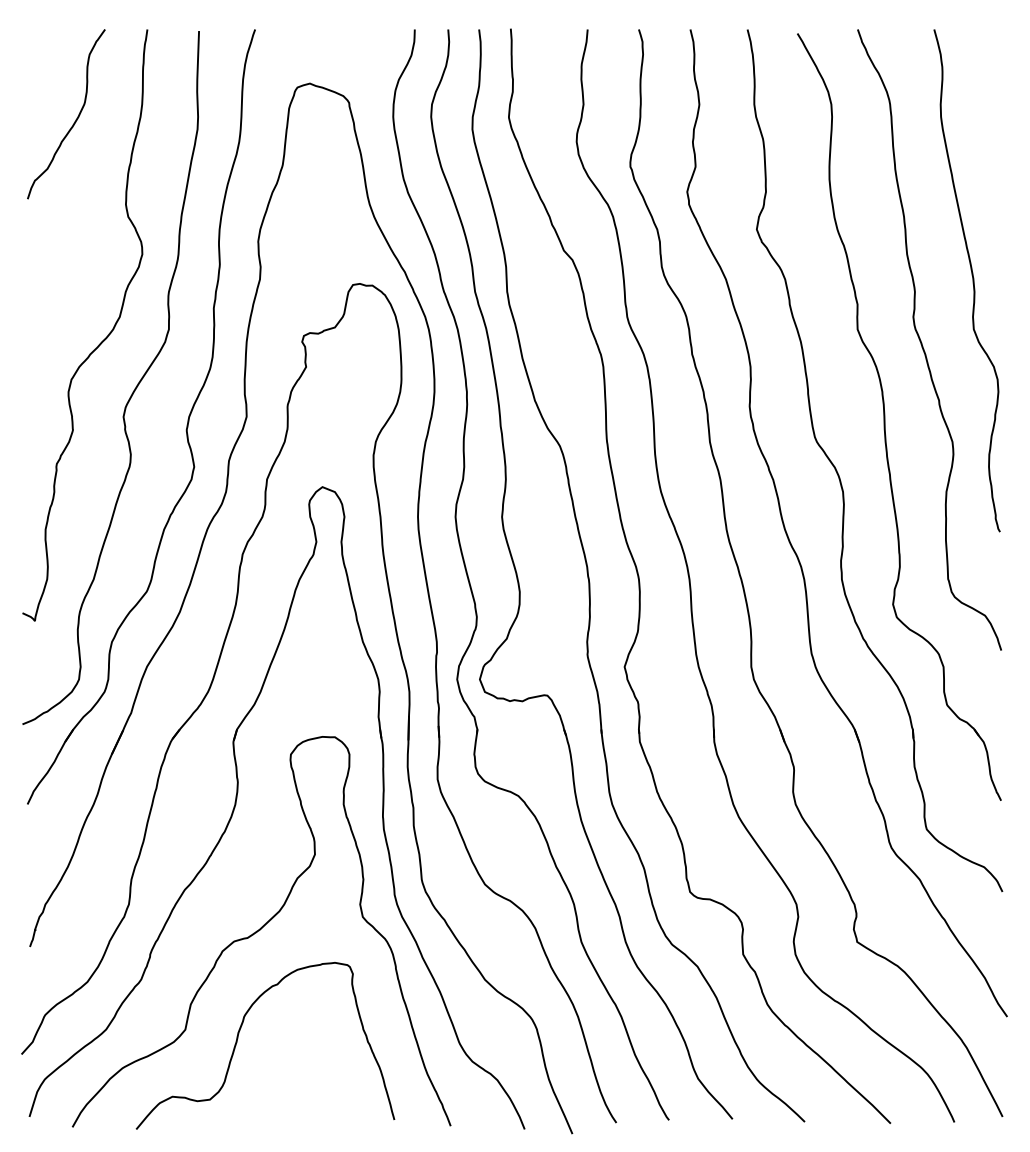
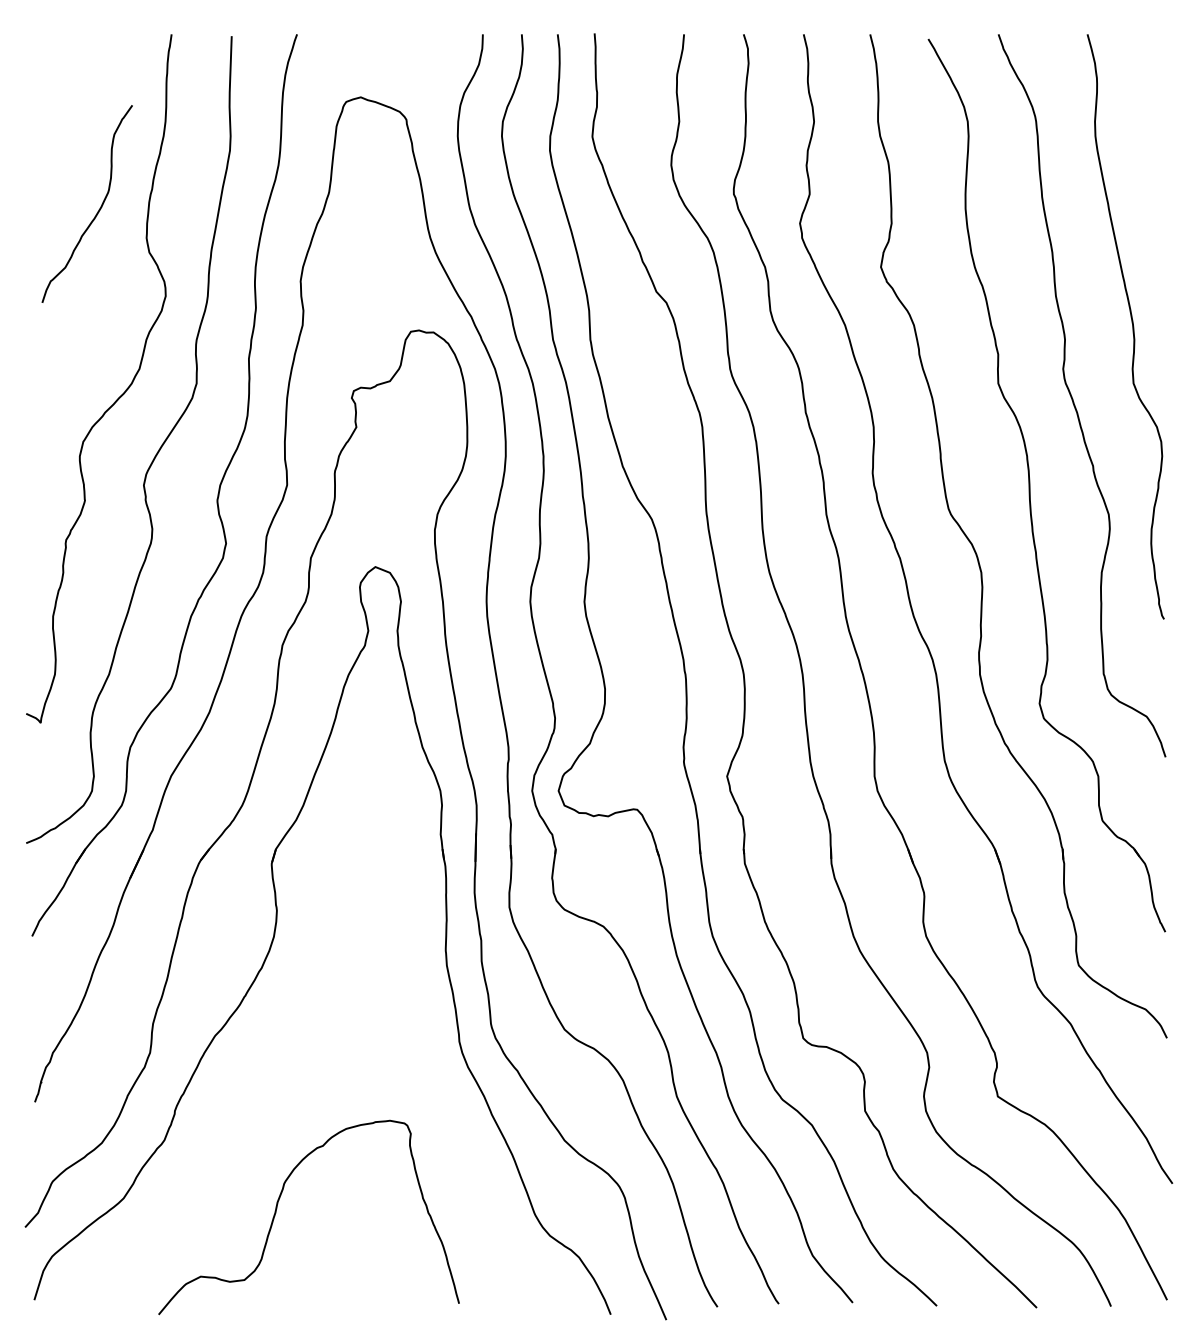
curve: (75, 118) -> (98, 209), moved
curve: (260, 929) -> (303, 1082), removed

